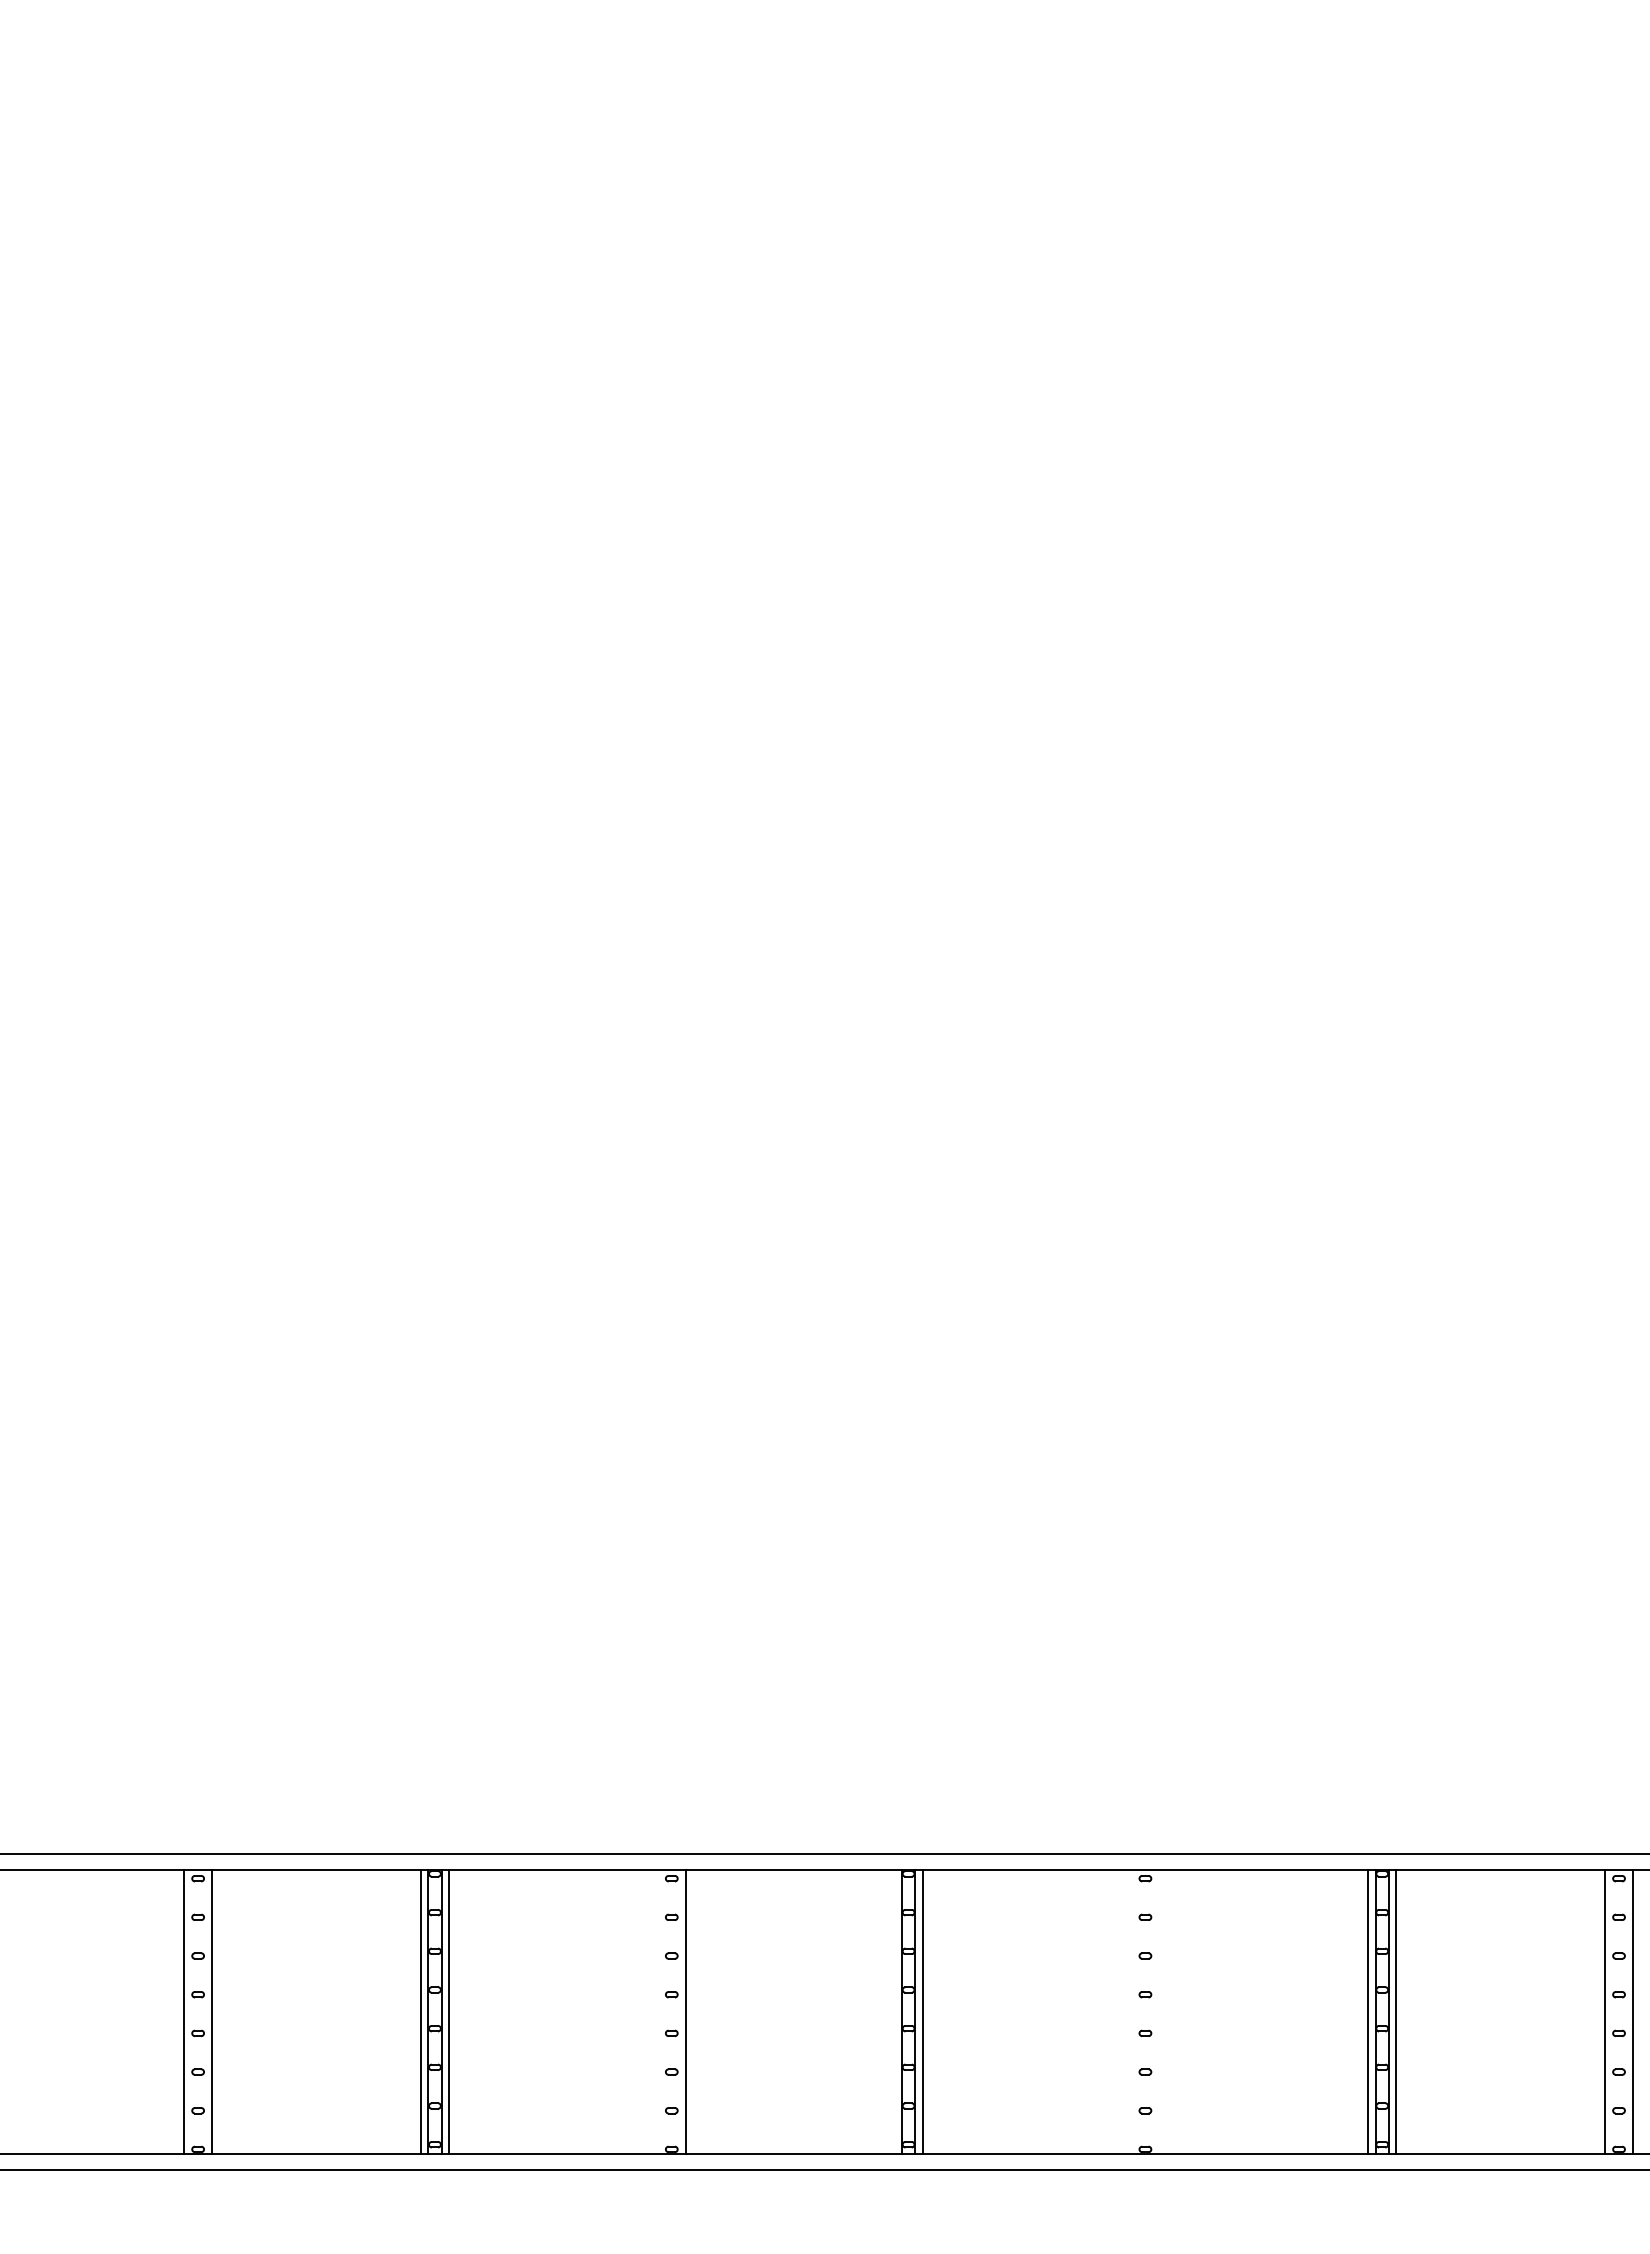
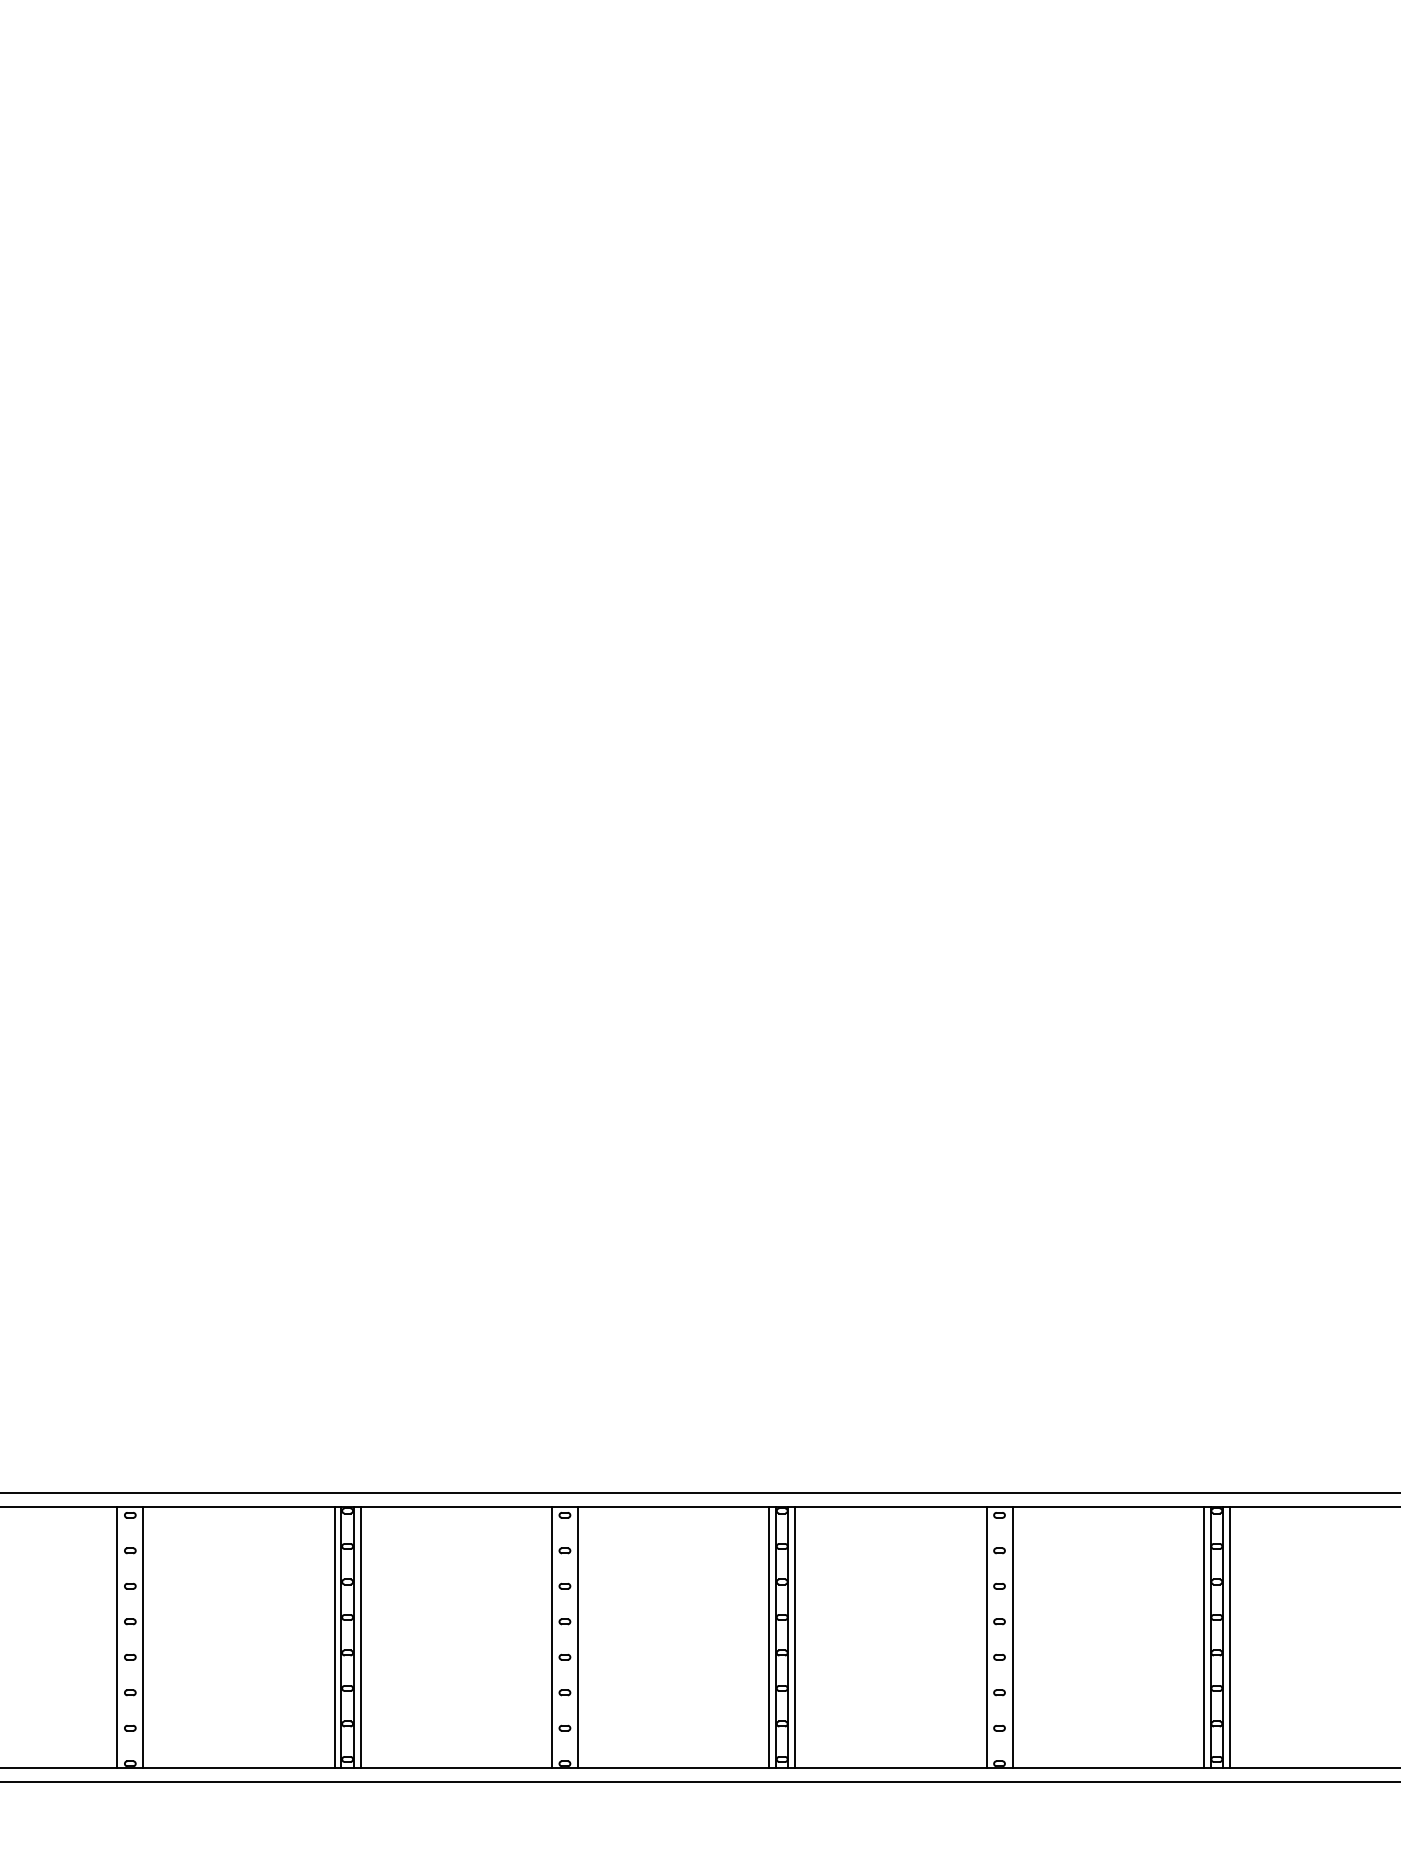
line: (657, 2011) -> (551, 1637), added
line: (894, 2011) -> (769, 1637), added
line: (1131, 2011) -> (986, 1637), added
line: (1159, 2011) -> (1012, 1637), added

